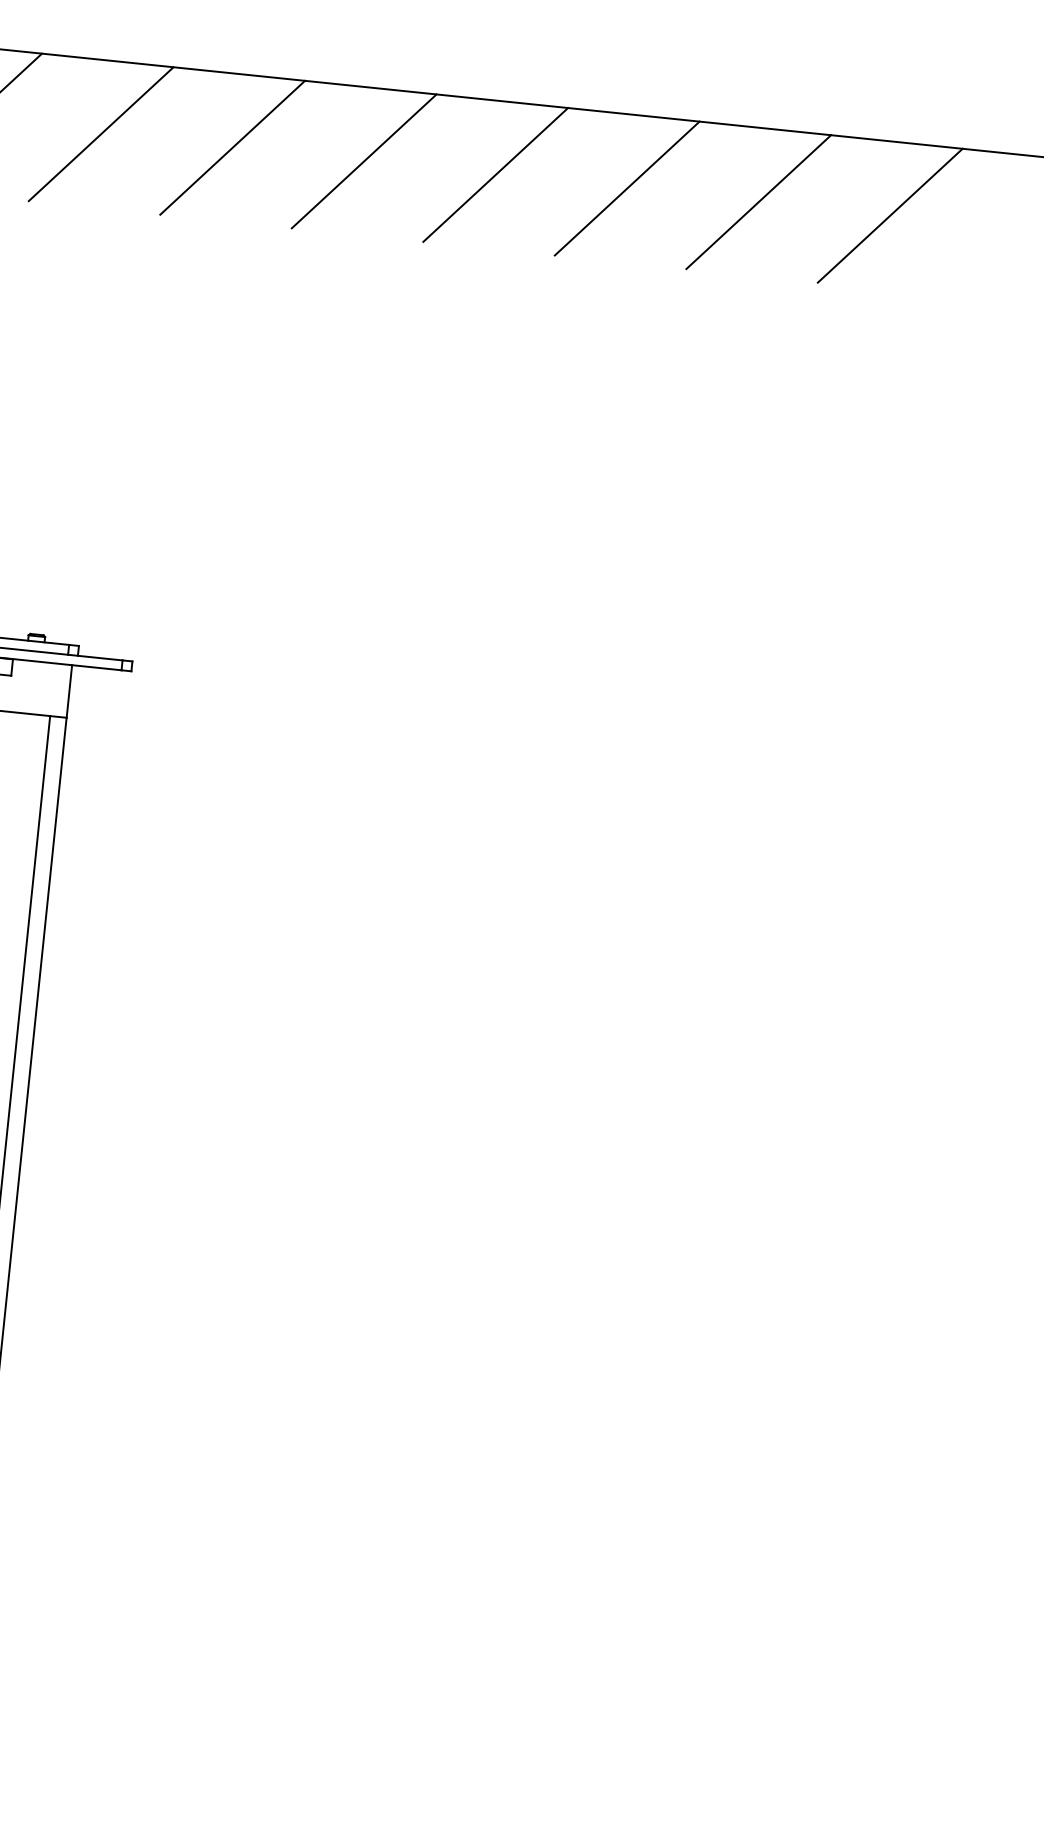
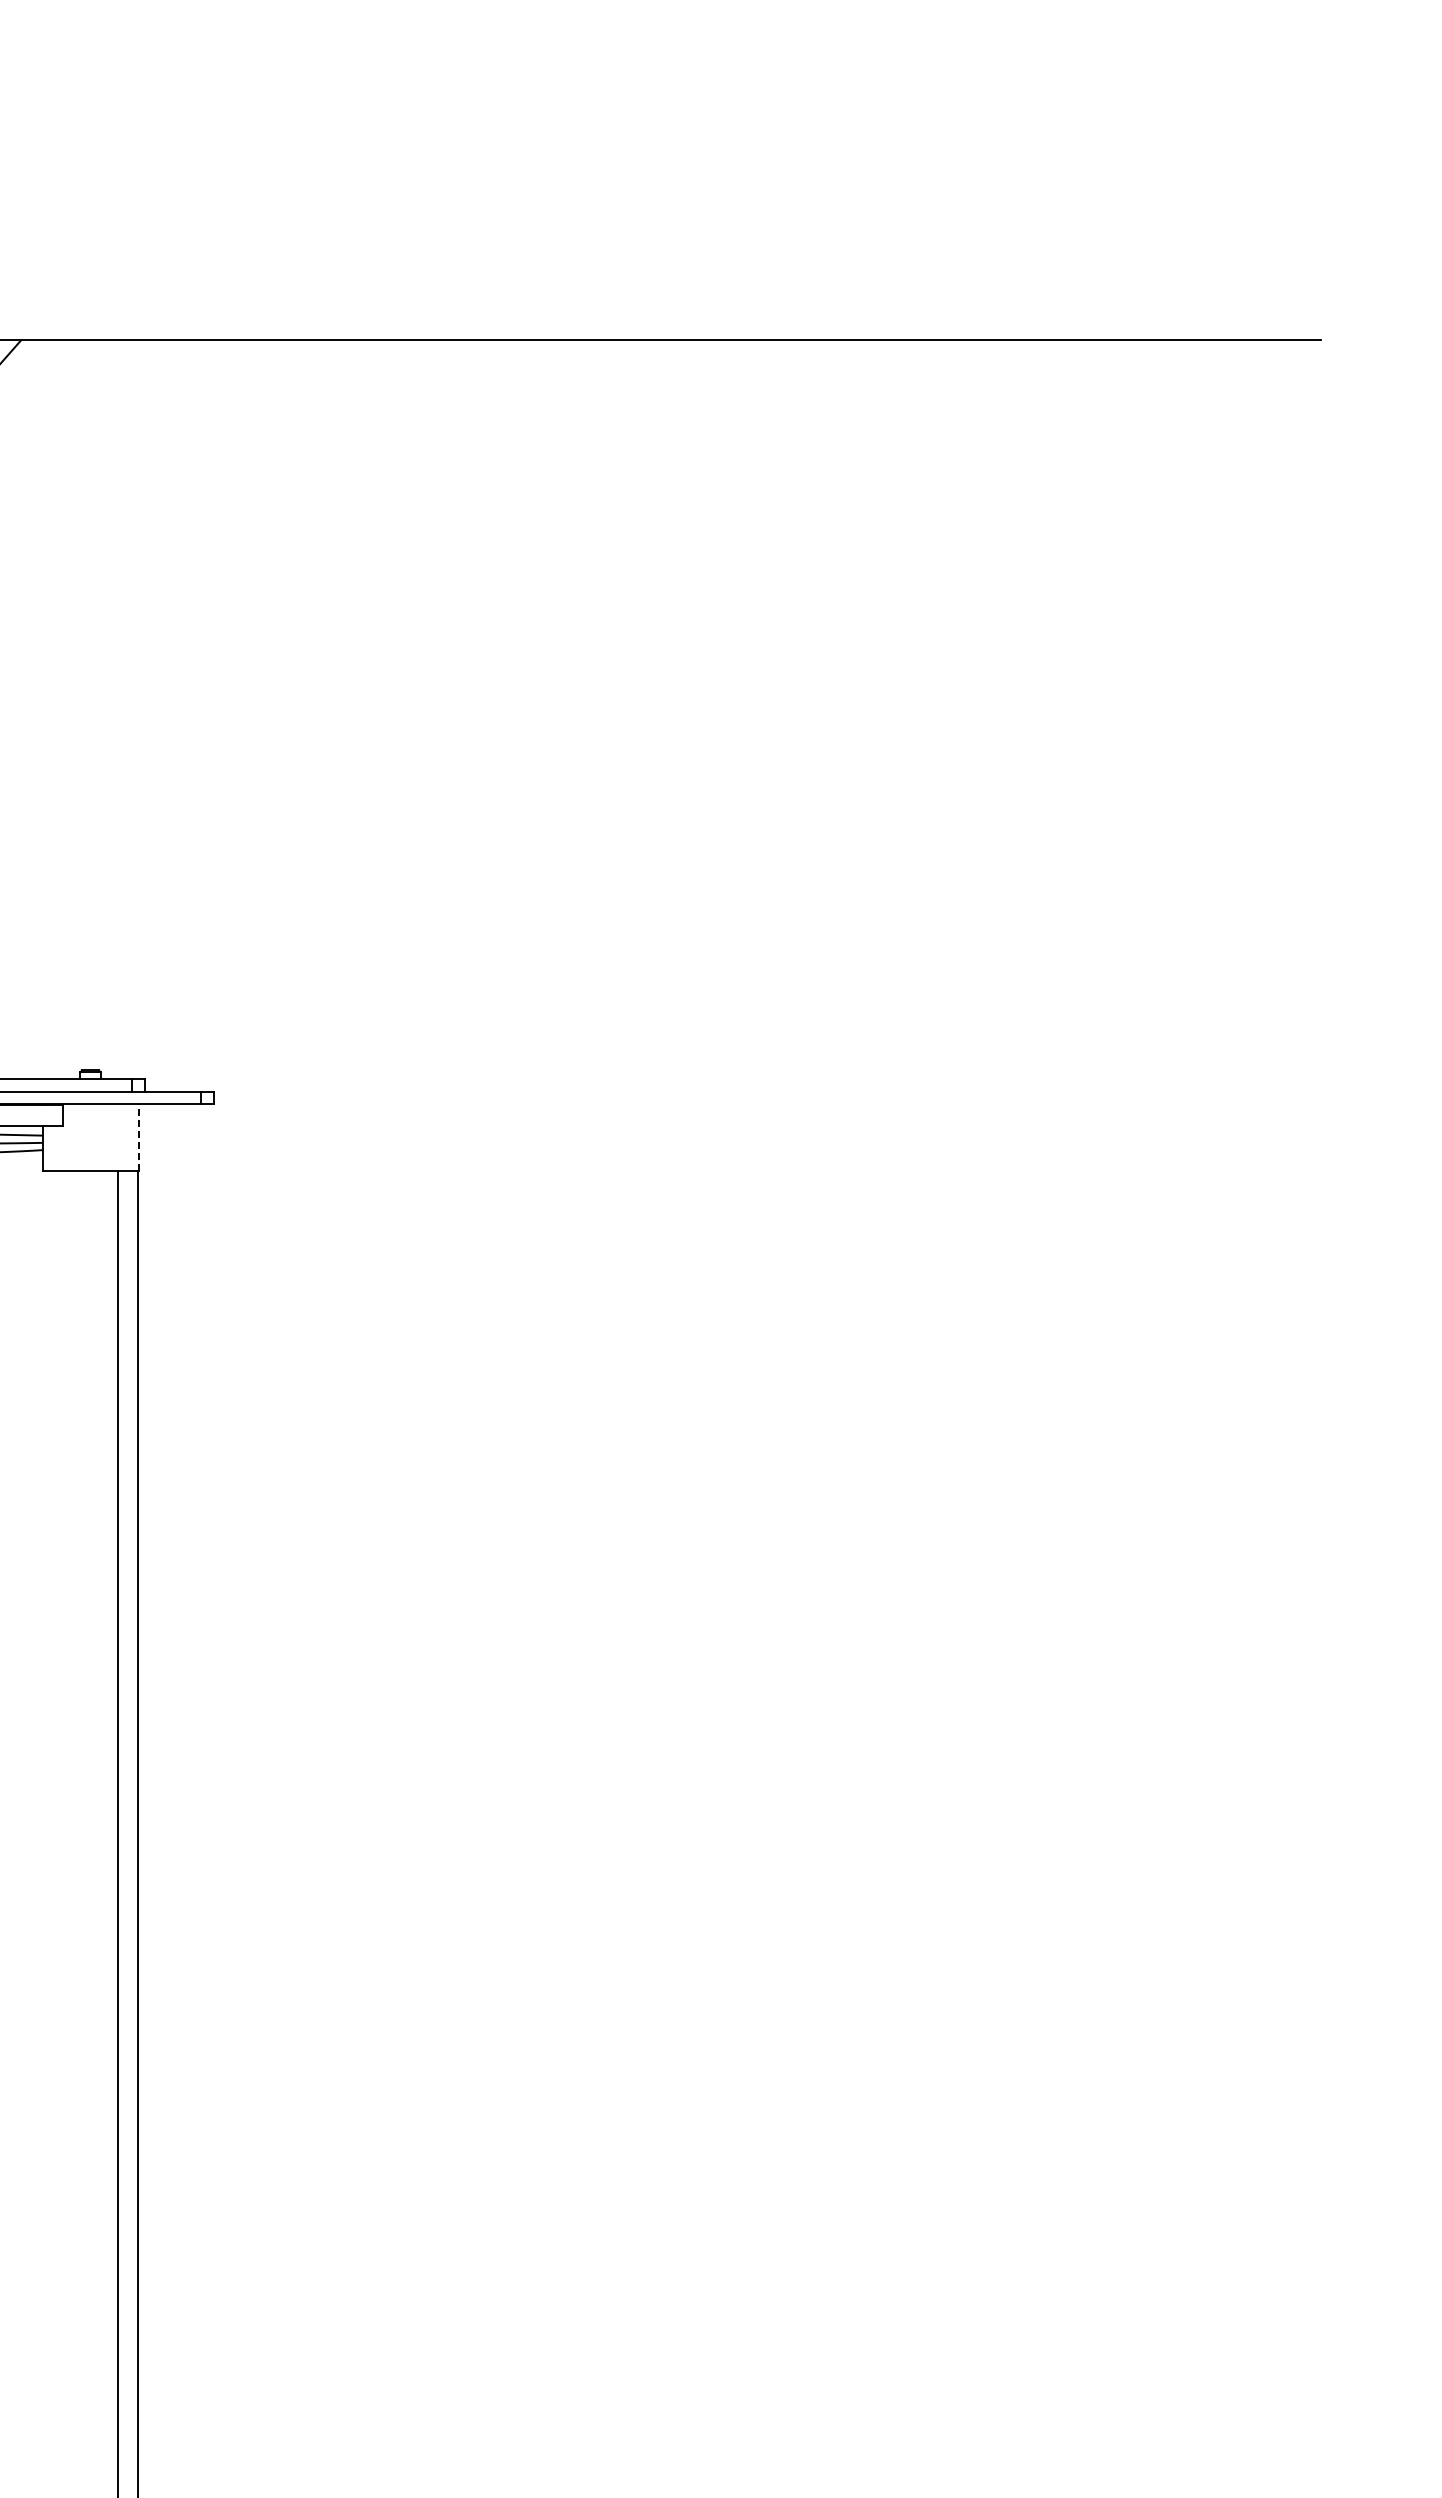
line: (100, 134) -> (105, 433), removed
line: (232, 147) -> (272, 433), removed
line: (363, 161) -> (439, 433), removed
line: (495, 174) -> (606, 433), removed
line: (626, 188) -> (773, 433), removed
line: (758, 202) -> (940, 433), removed
line: (890, 215) -> (1107, 433), removed
line: (69, 691) -> (138, 1137), solid -> dashed

